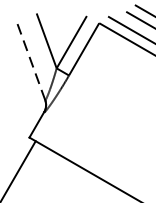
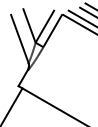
line: (30, 61) -> (19, 38), dashed -> solid

